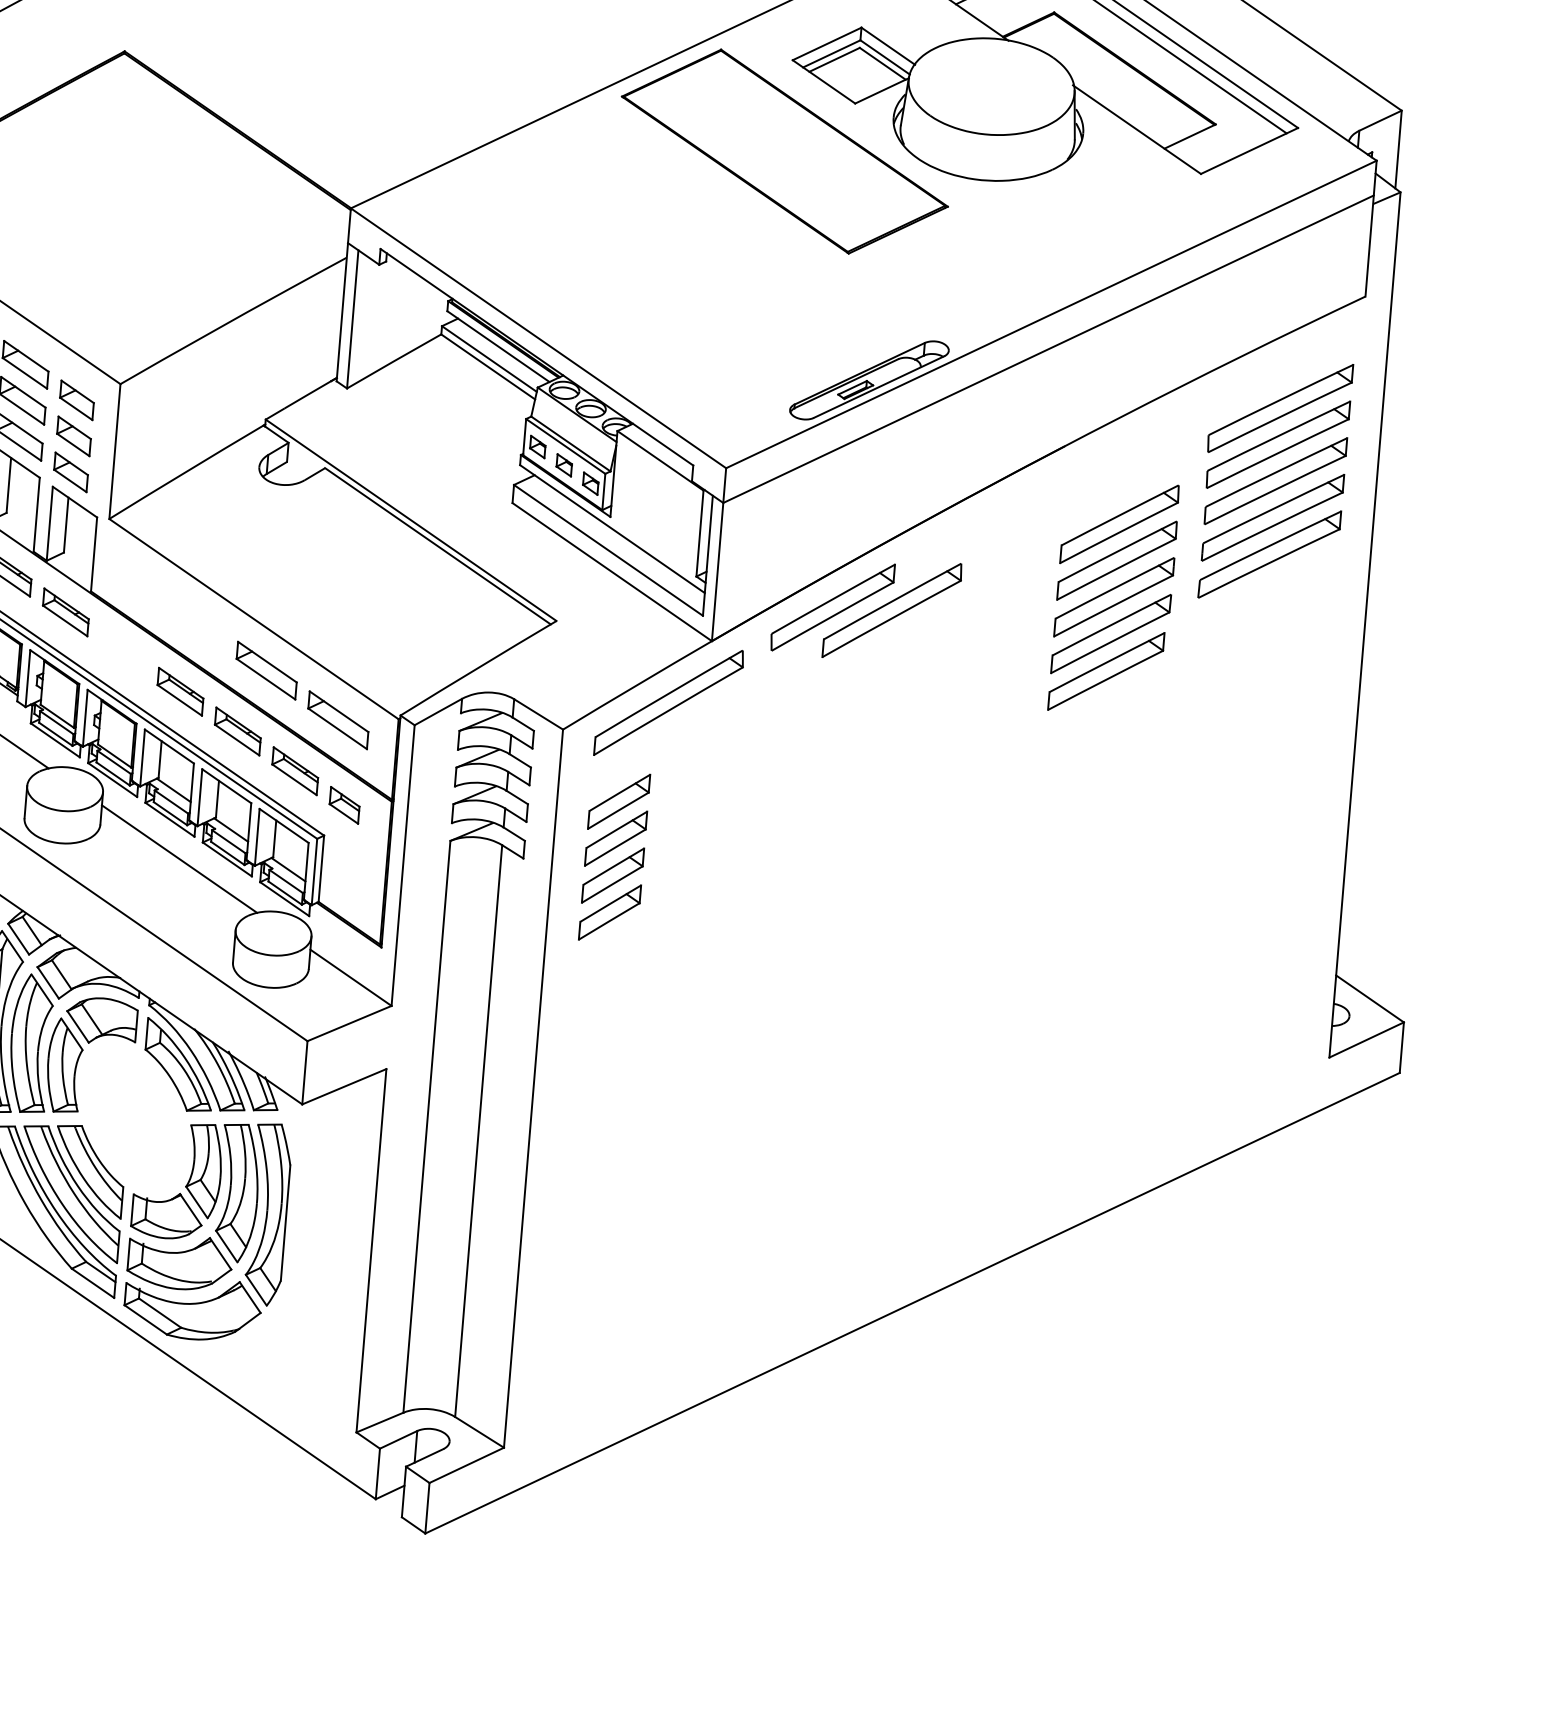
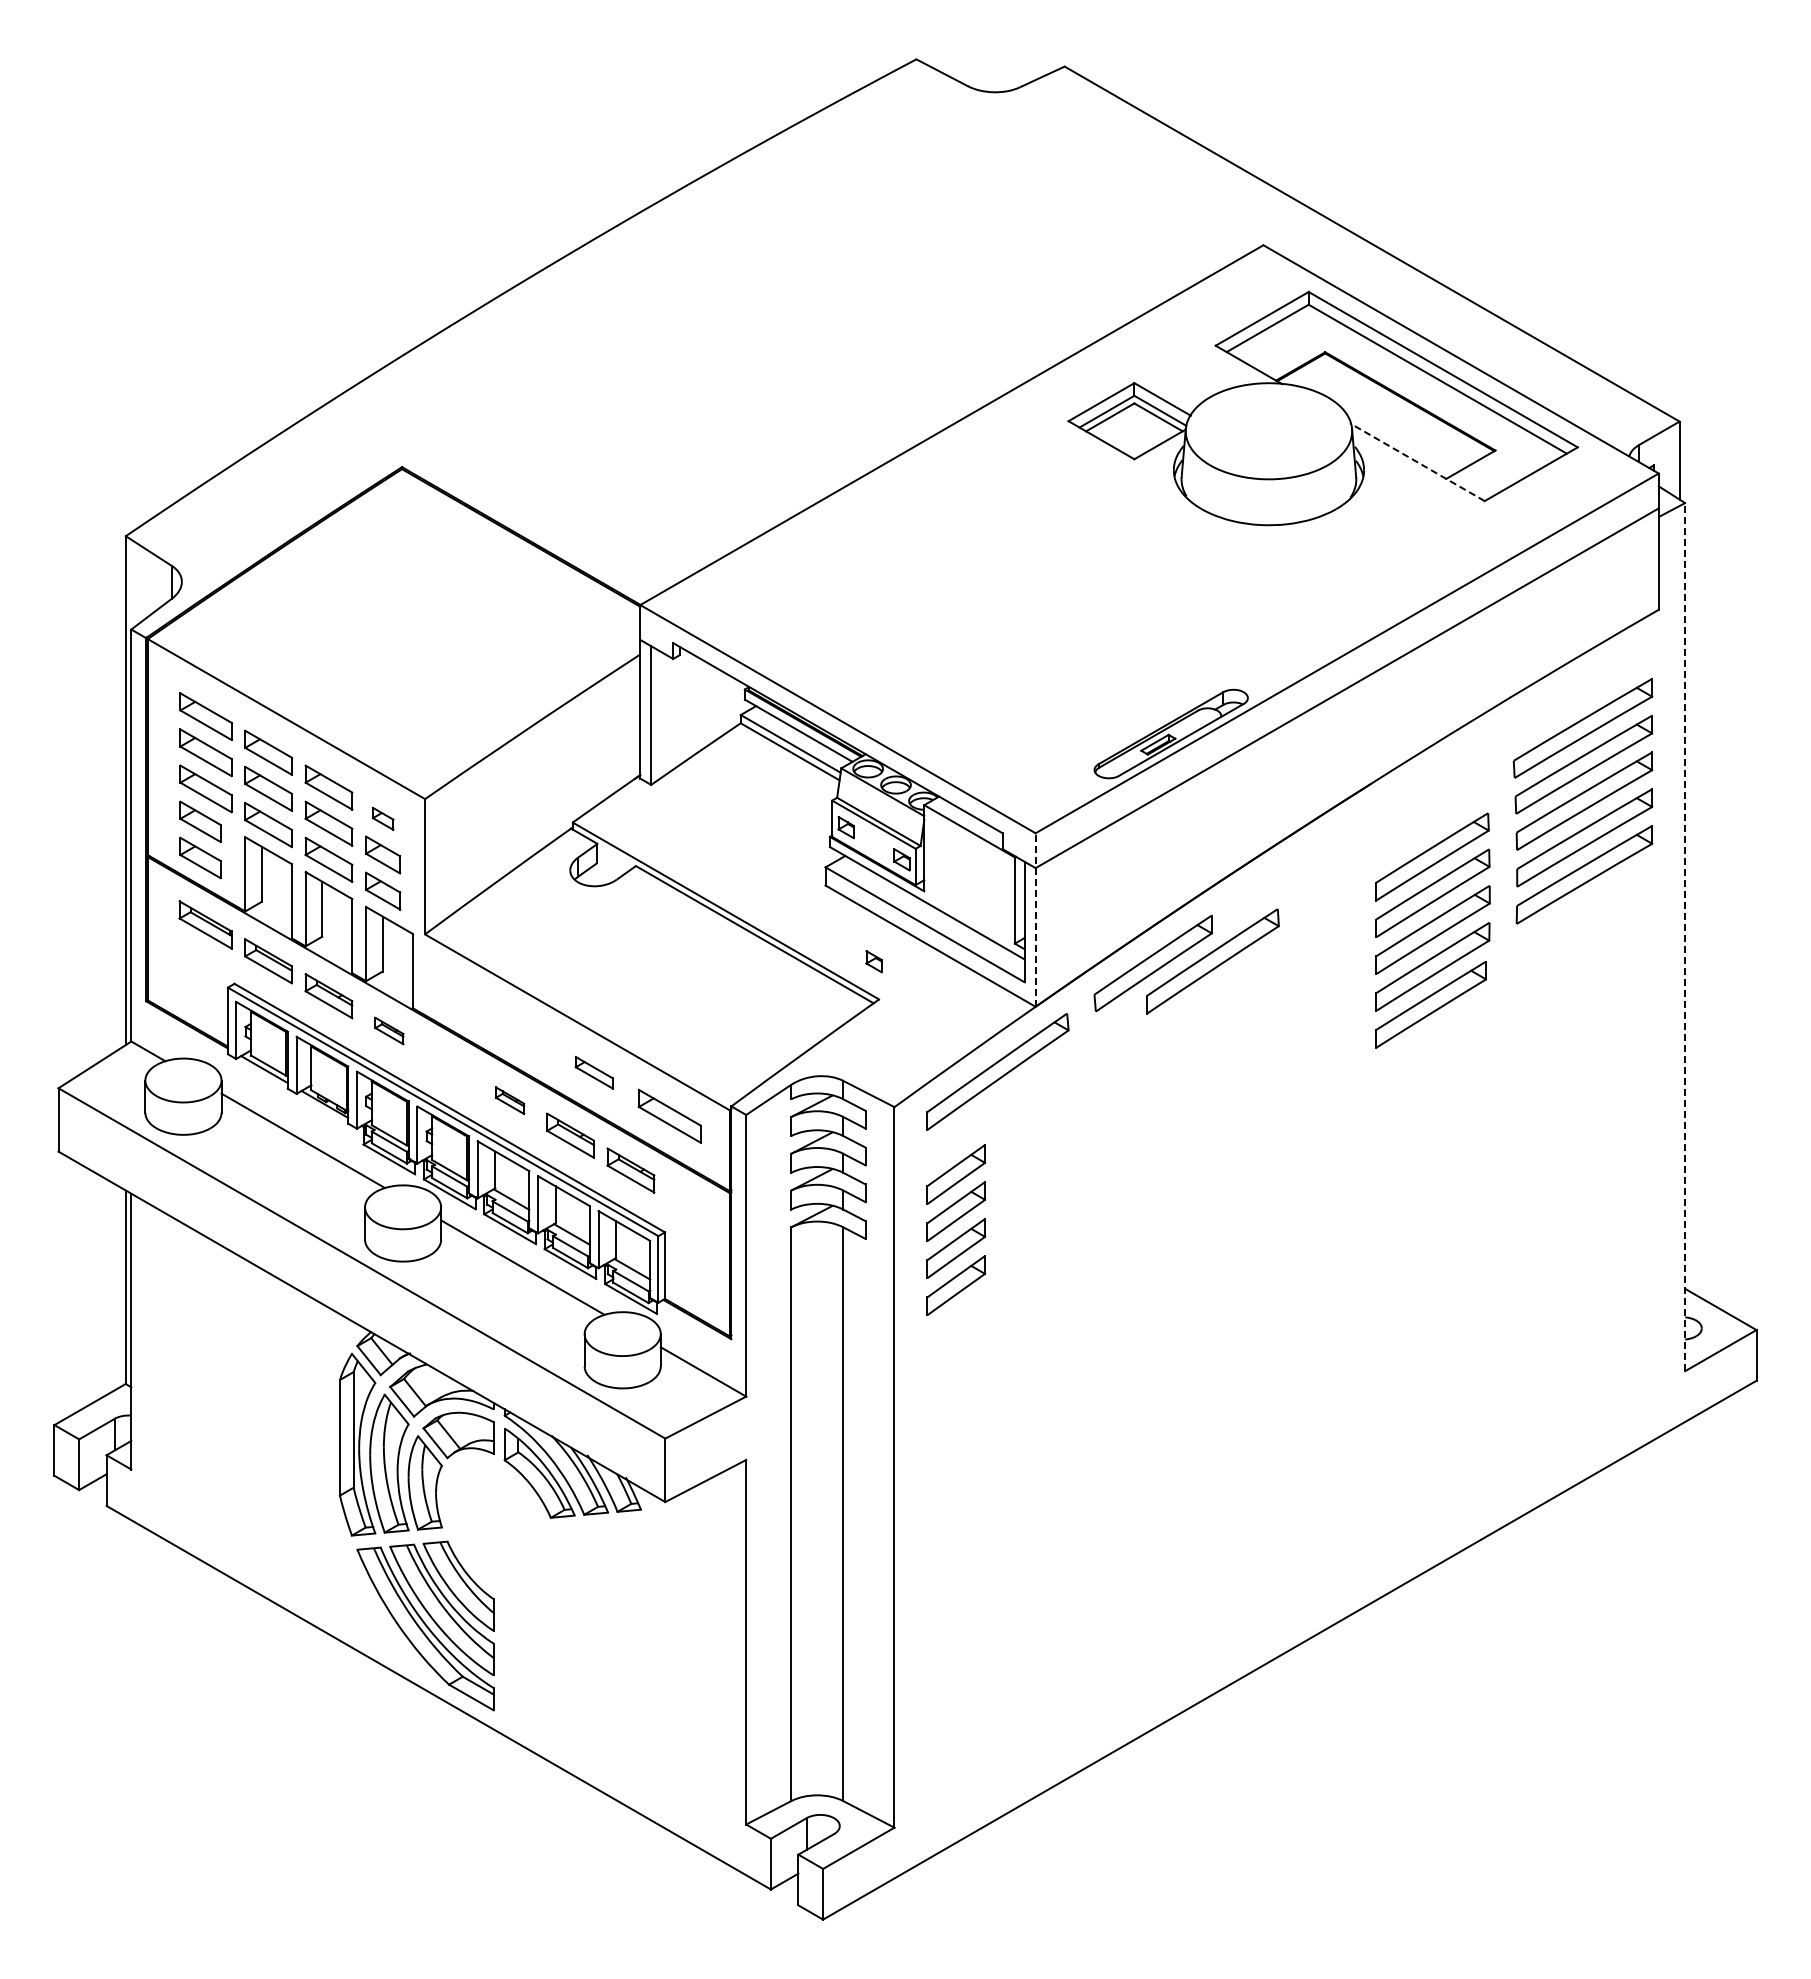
line: (1137, 129) -> (1417, 462), solid -> dashed
part: (785, 151) -> (1068, 512), removed
part: (77, 400) -> (383, 818), size x0.6
part: (563, 465) -> (873, 961), moved
line: (718, 555) -> (1035, 920), solid -> dashed
part: (66, 611) -> (389, 1030), size x0.6
line: (1365, 624) -> (1685, 936), solid -> dashed
part: (266, 670) -> (594, 1072), size x0.6
part: (179, 691) -> (509, 1100), size x0.6
part: (344, 805) -> (682, 1200), removed
part: (202, 1226) -> (575, 1631), removed

